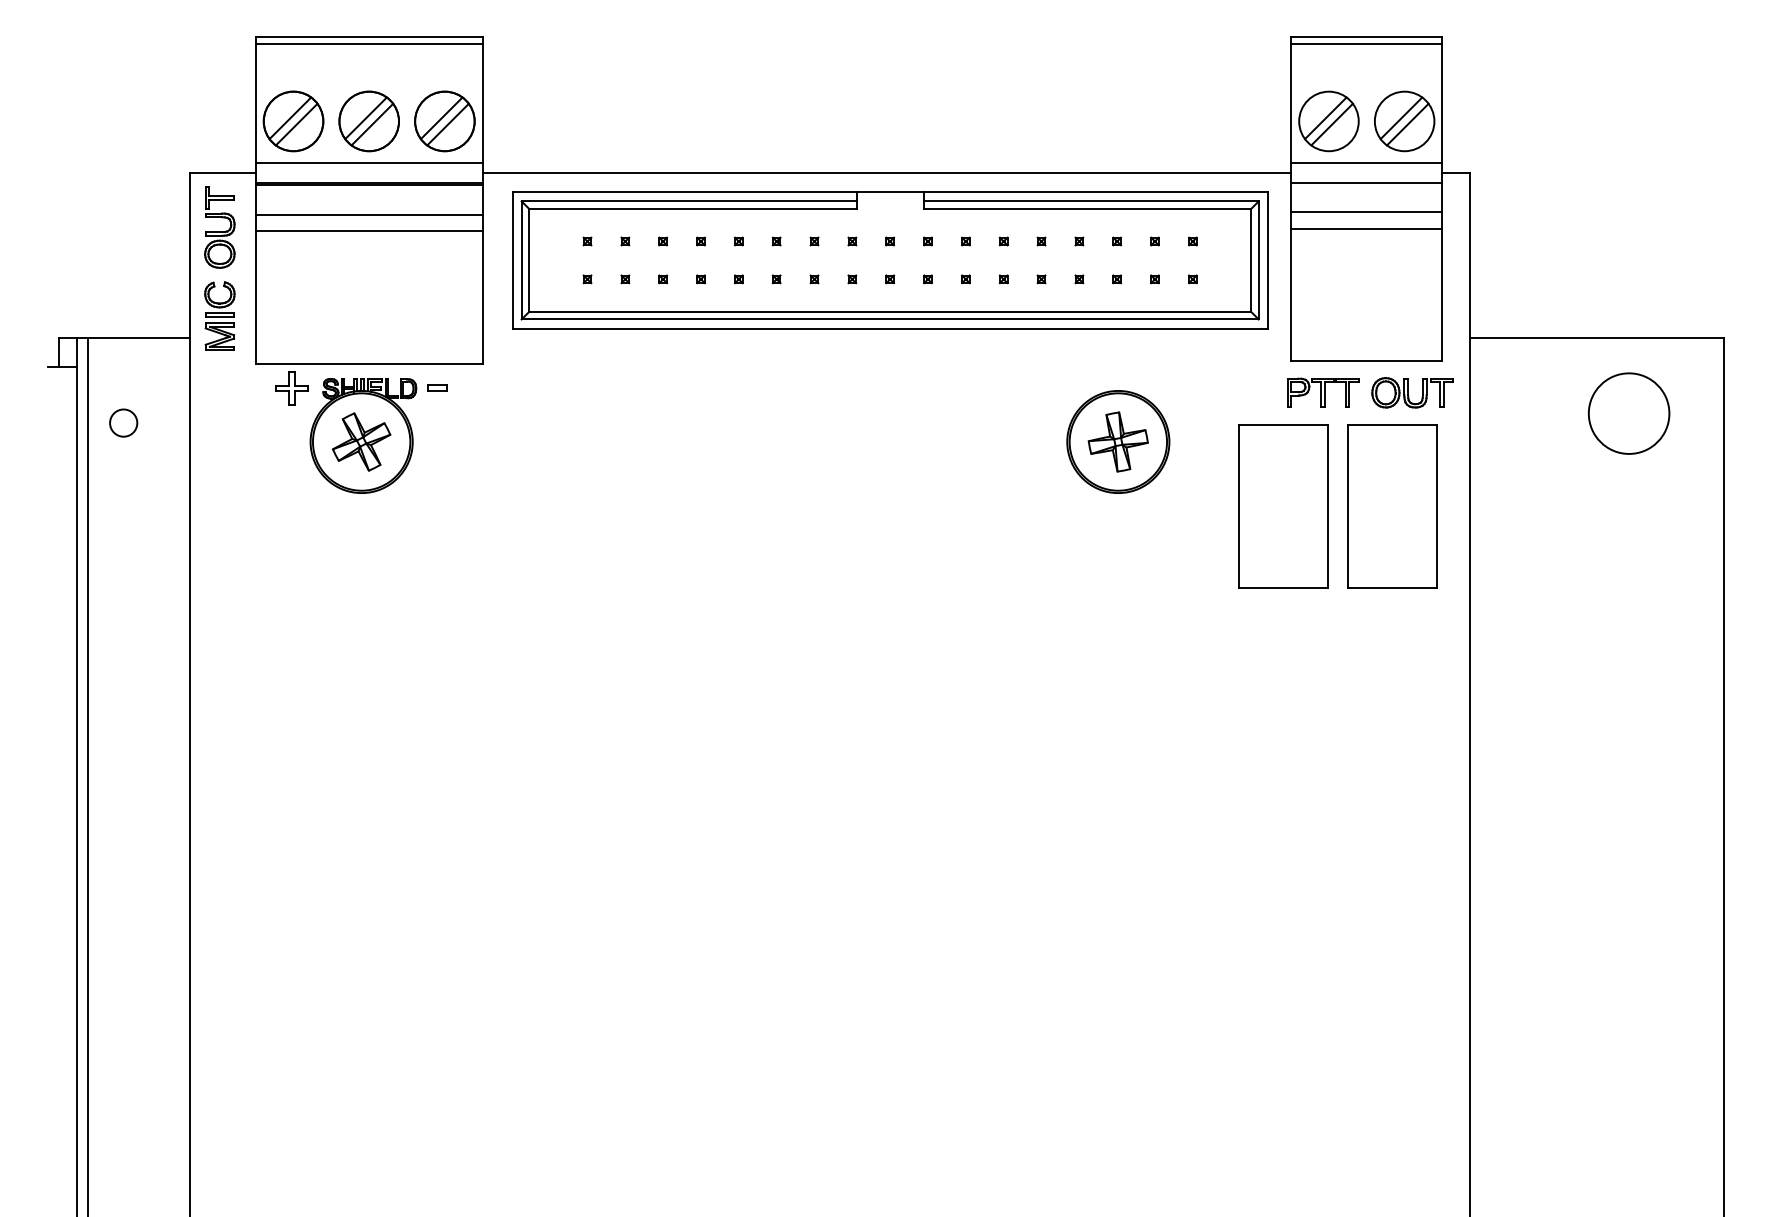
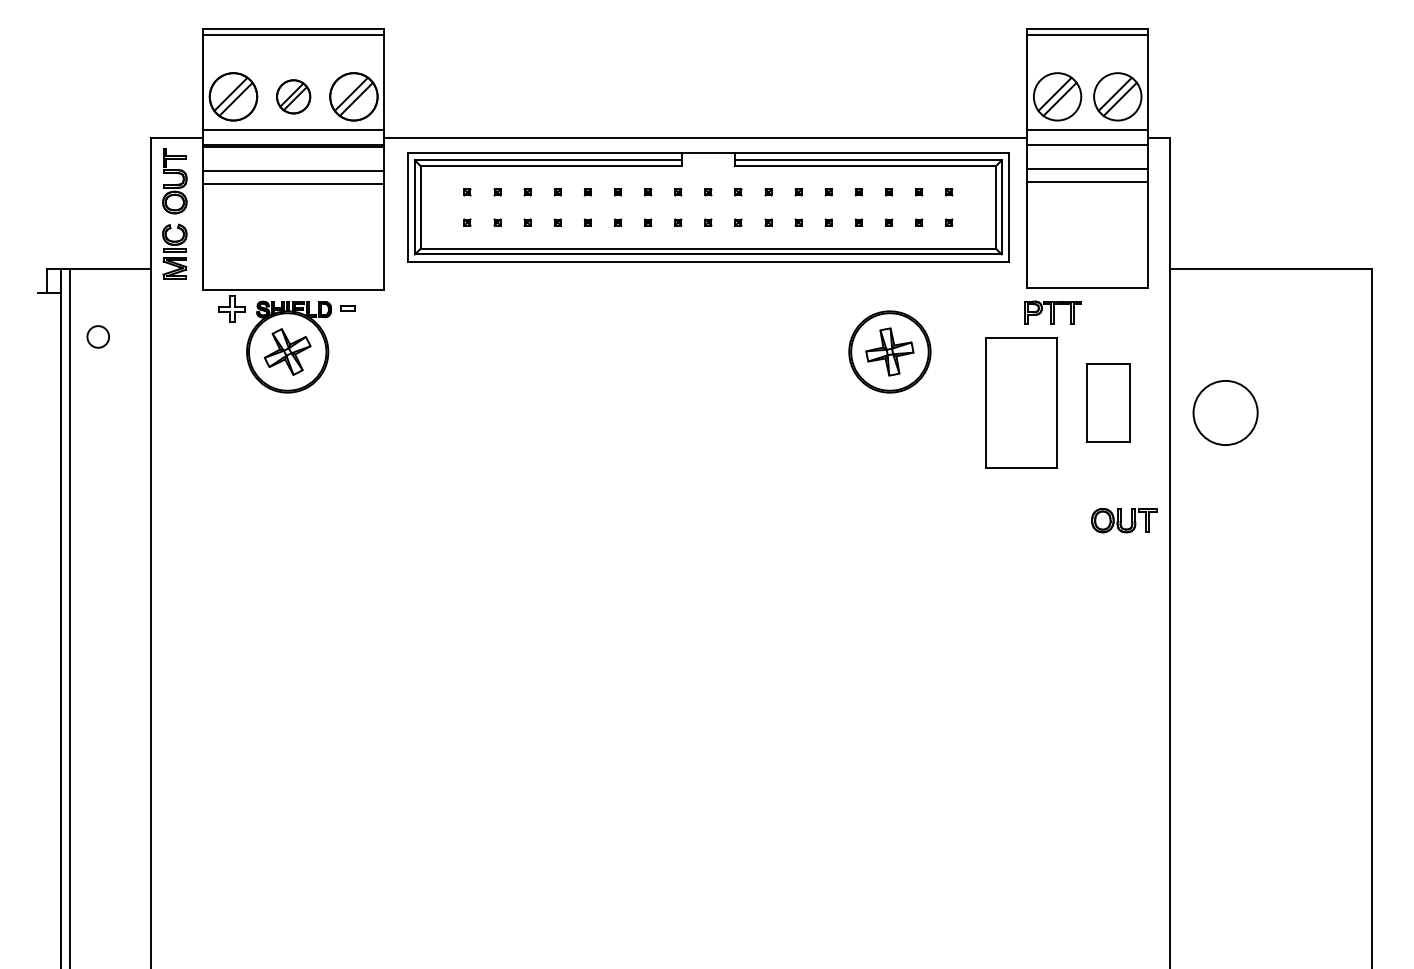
part: (368, 121) -> (293, 96), size x0.7
part: (1412, 392) -> (1124, 520), moved
circle: (1628, 413) -> (1225, 412), moved
part: (1392, 506) -> (1108, 403), size x0.6

